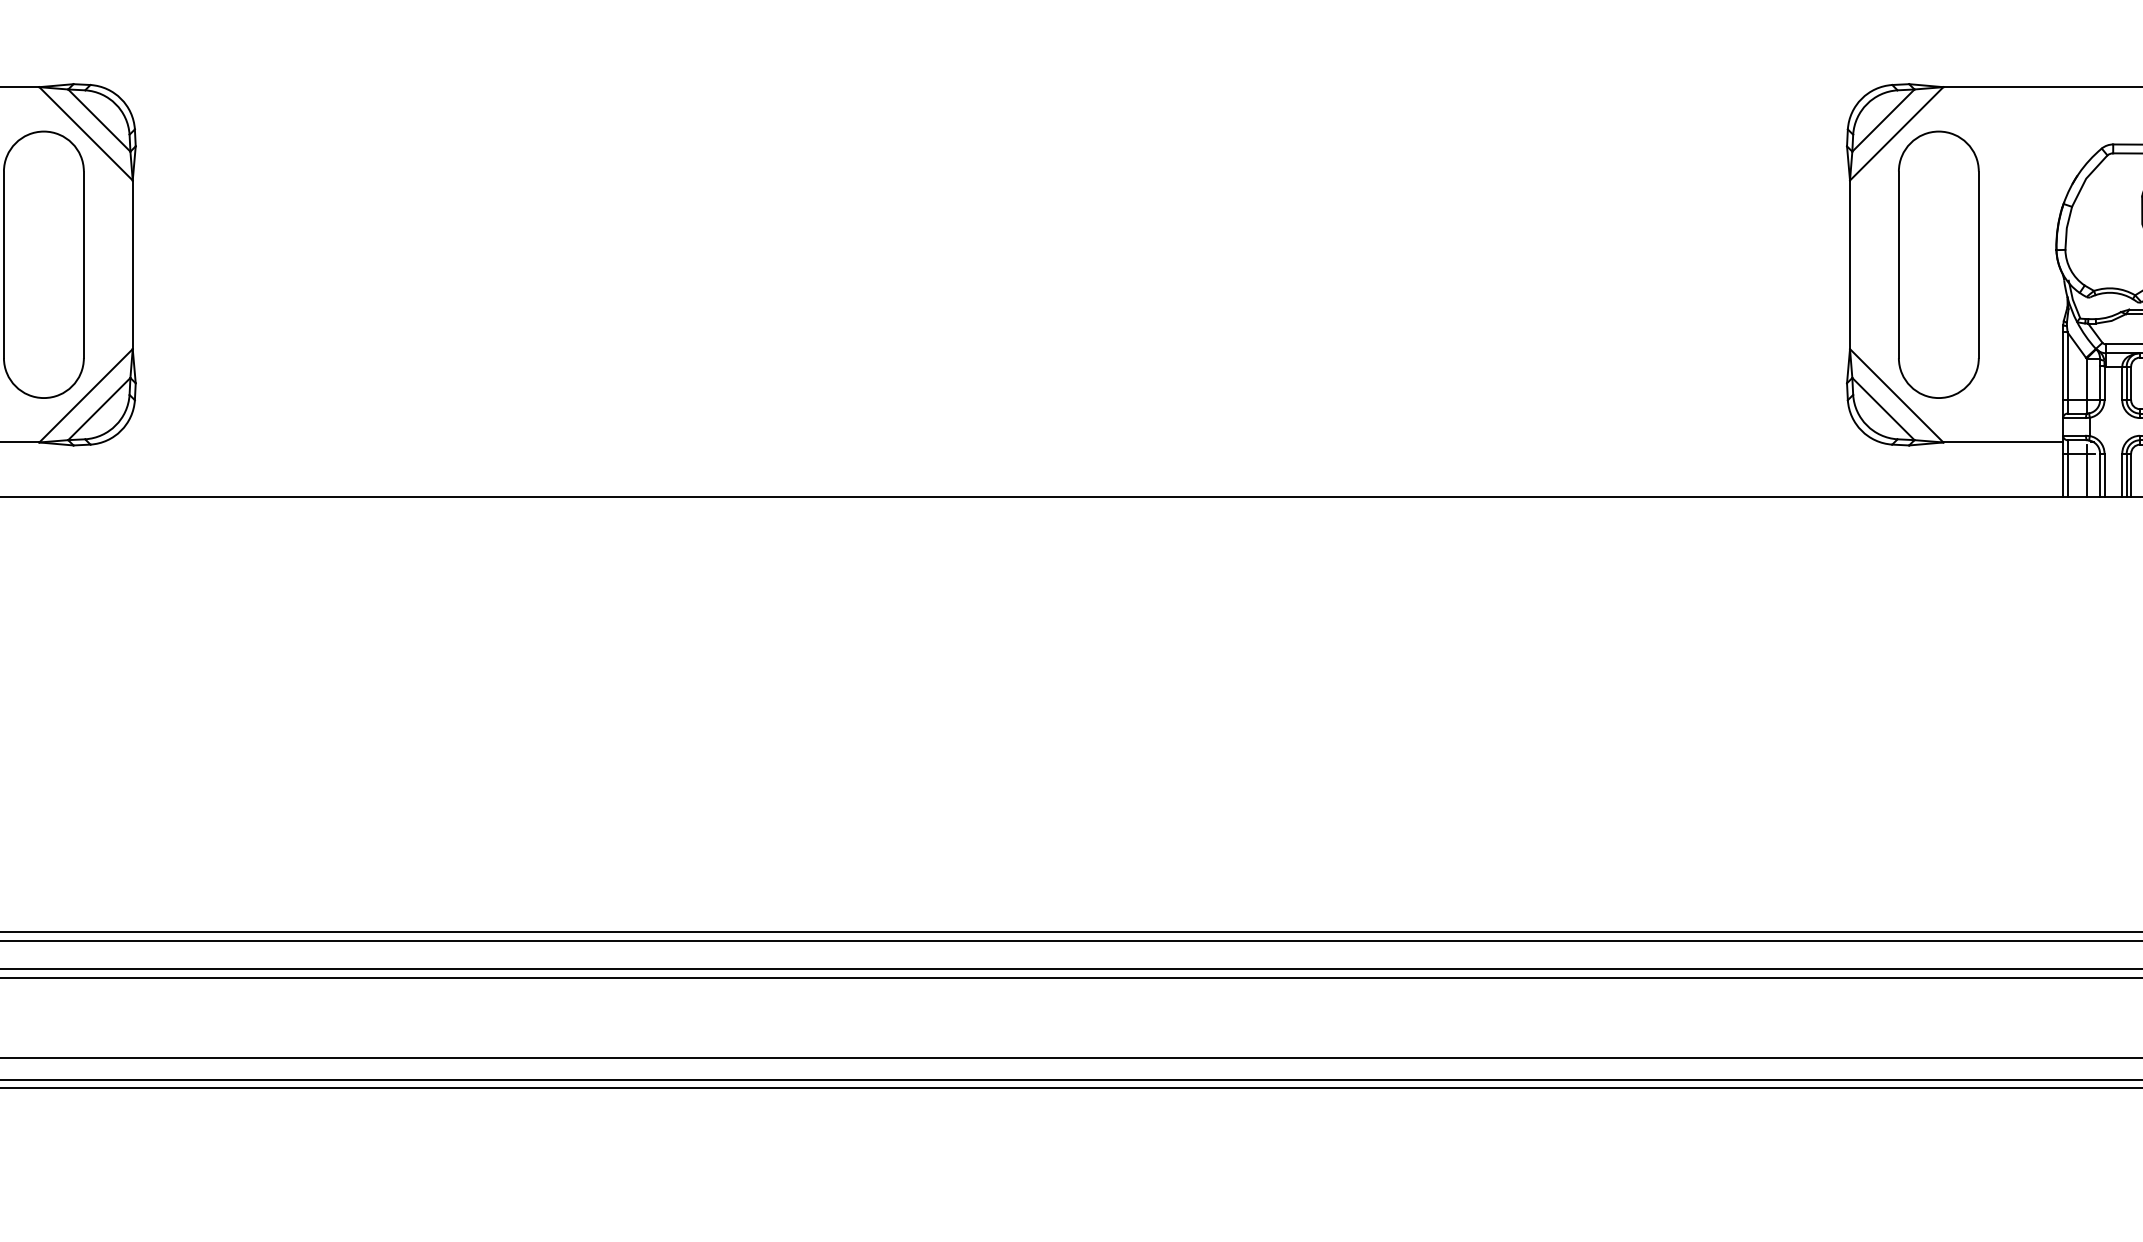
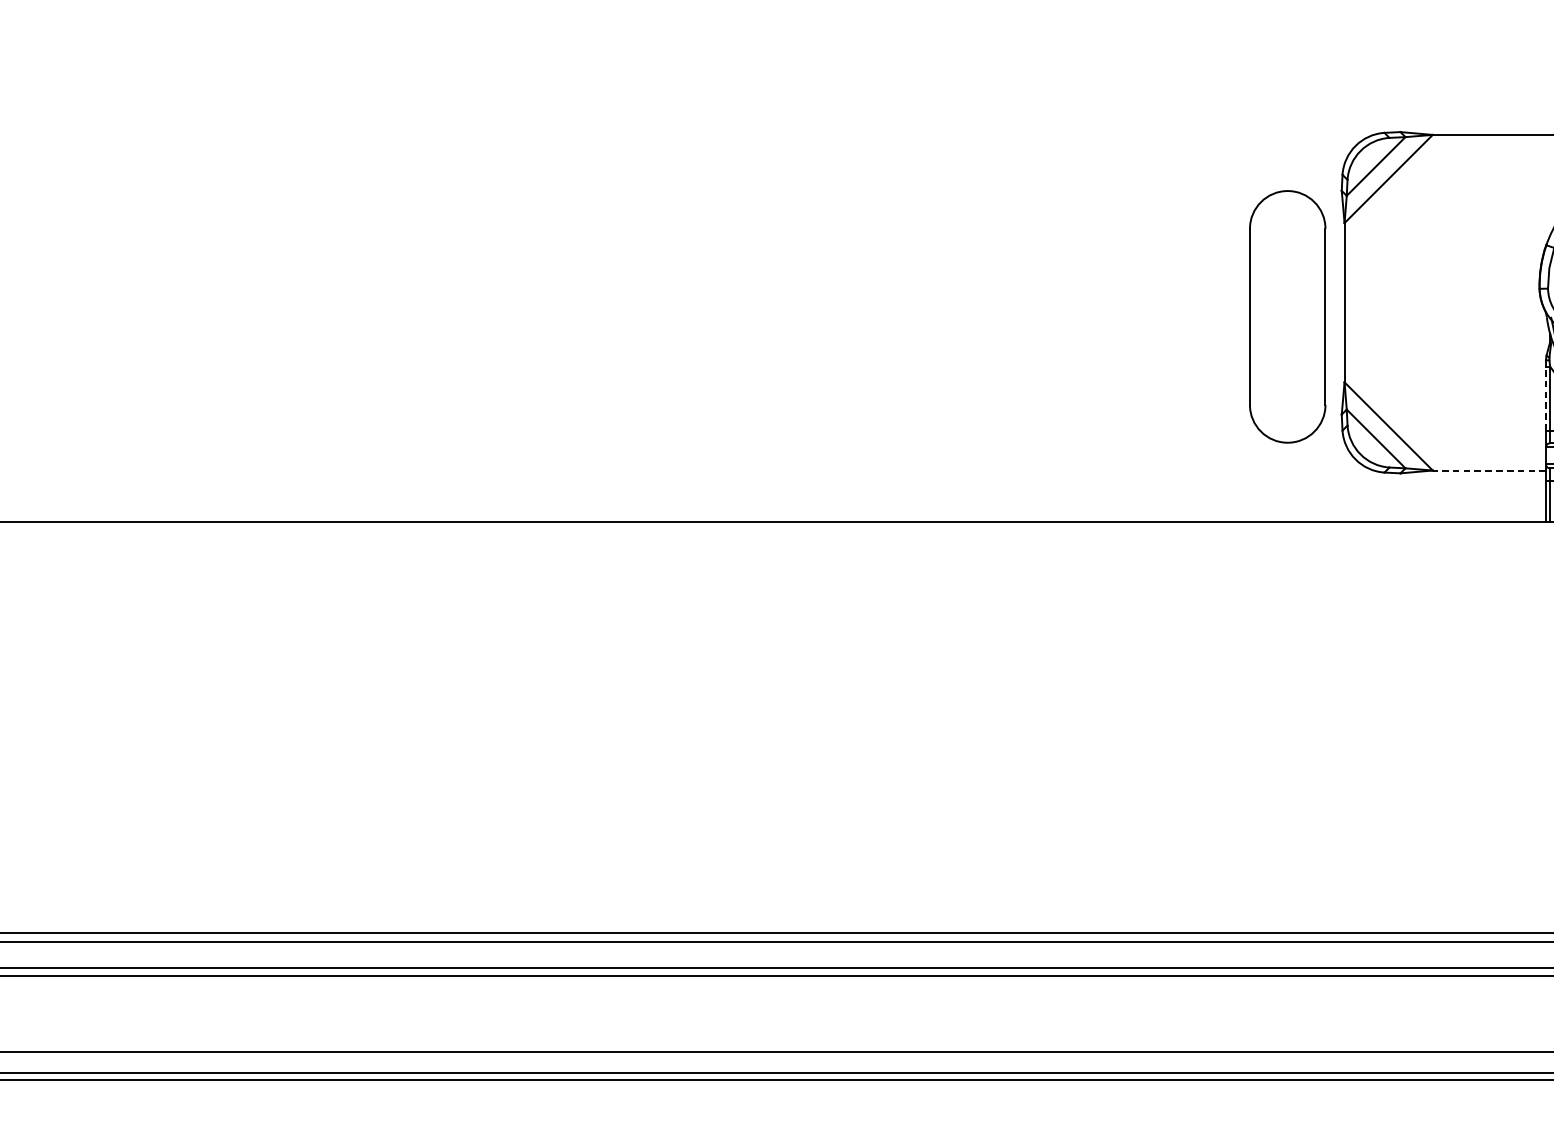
part: (1938, 264) -> (1287, 316), moved
line: (2063, 366) -> (1546, 398), solid -> dashed
line: (2003, 442) -> (1489, 470), solid -> dashed

